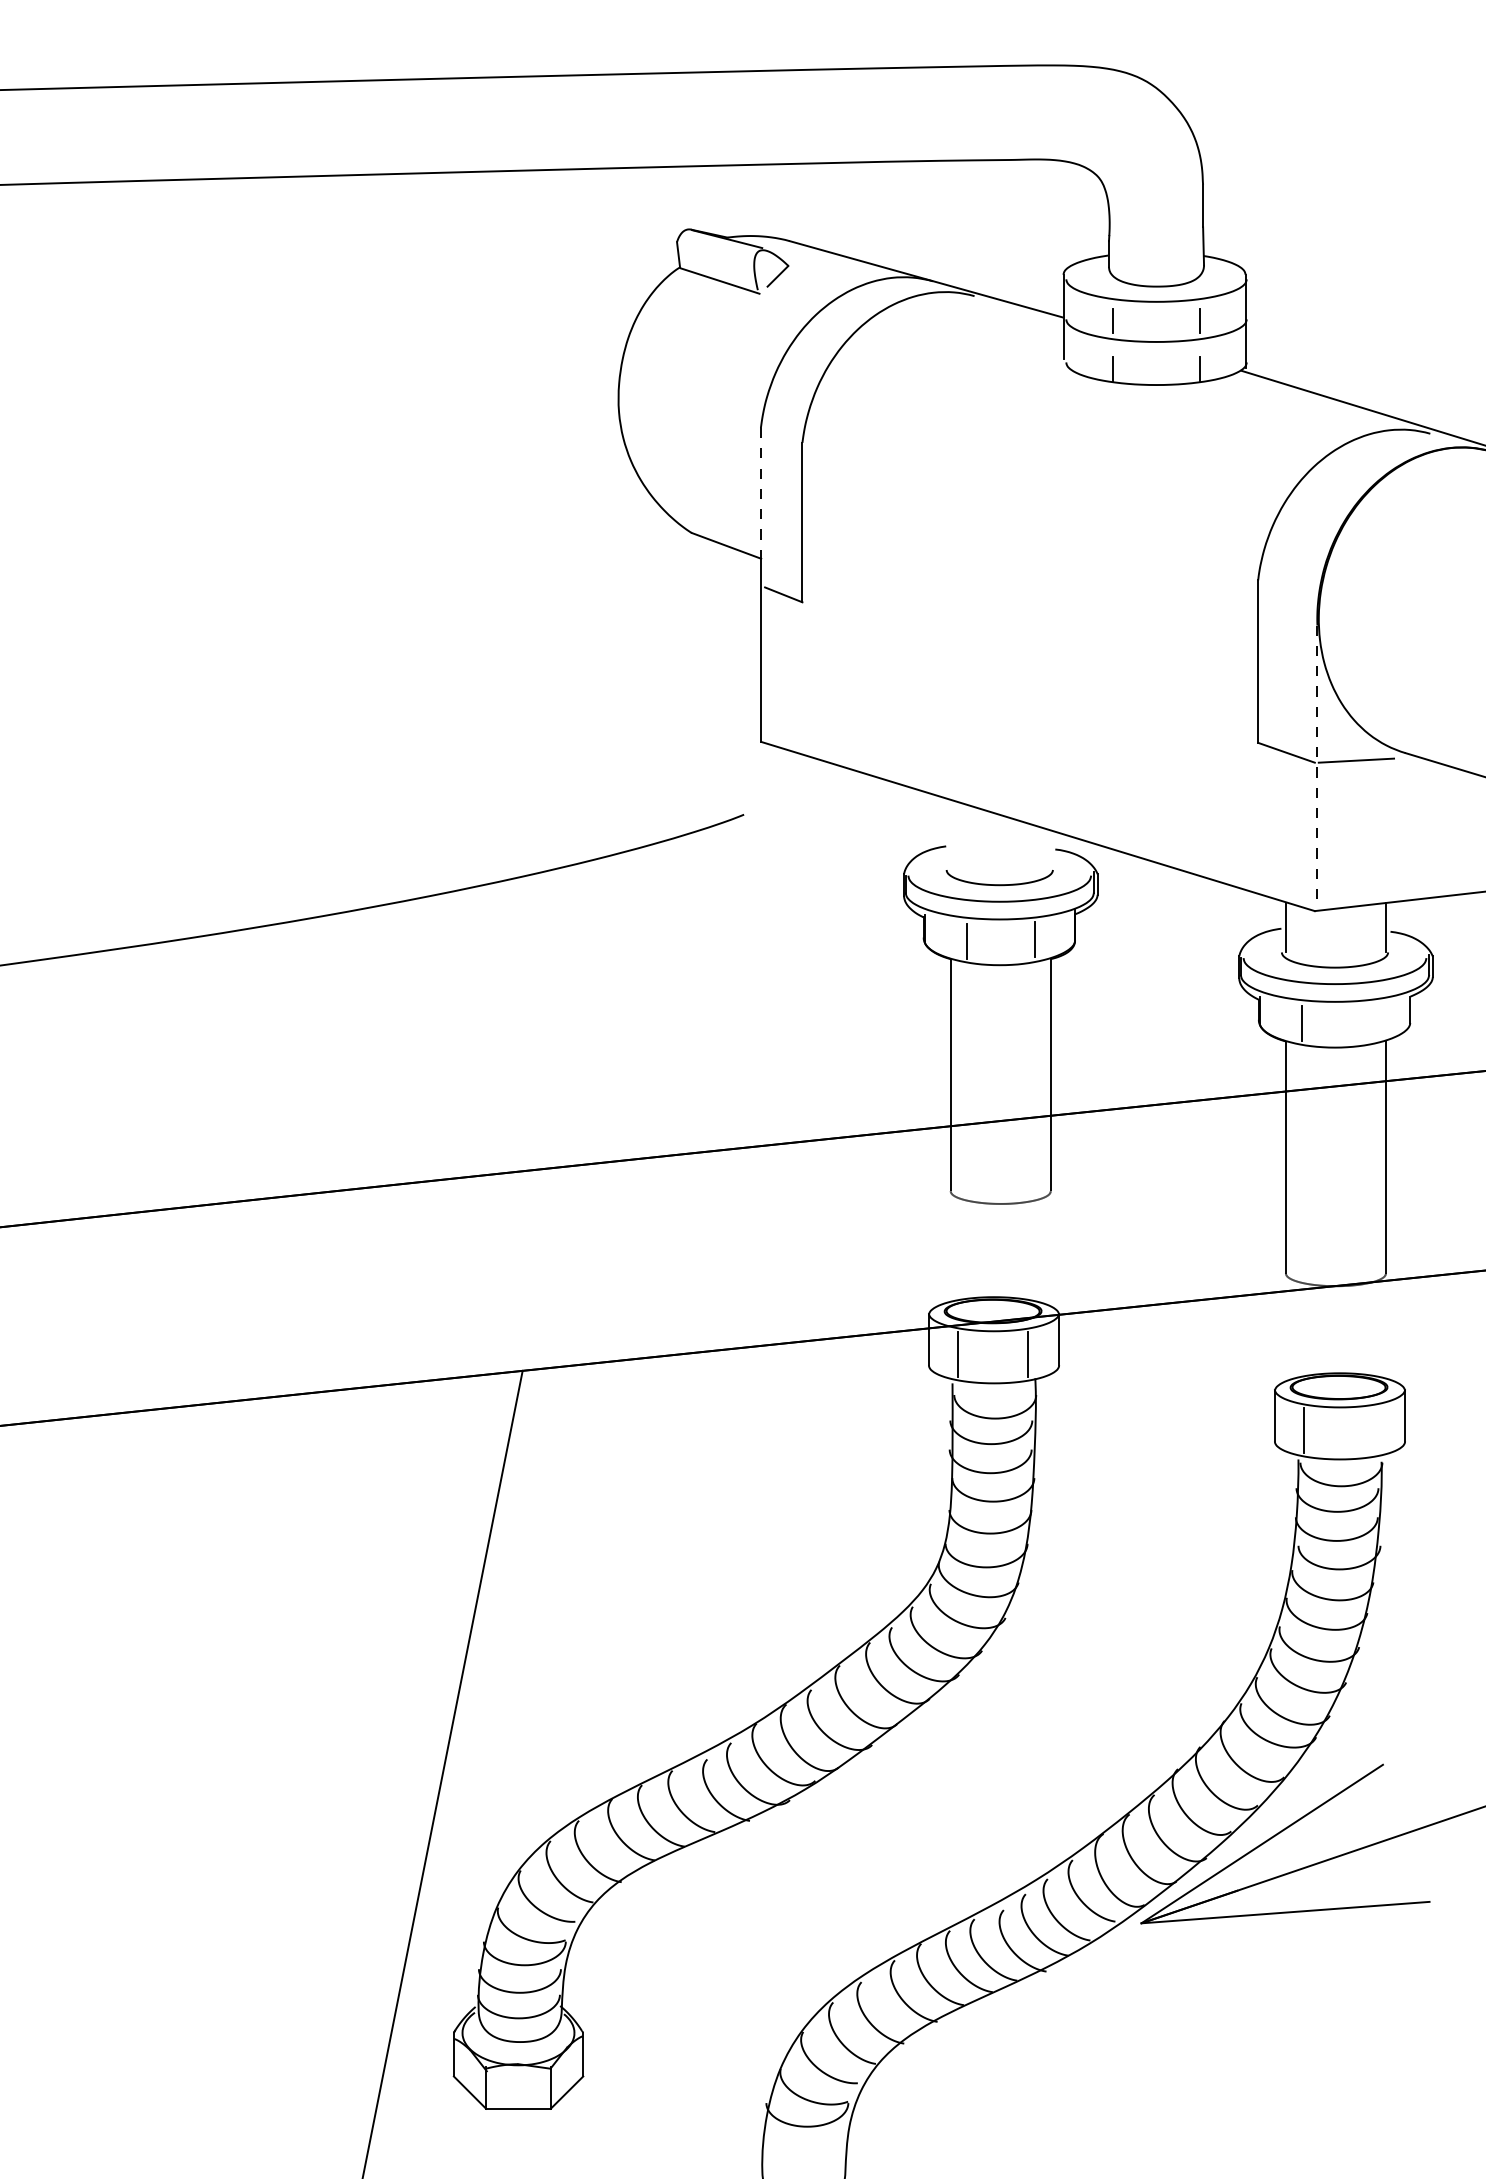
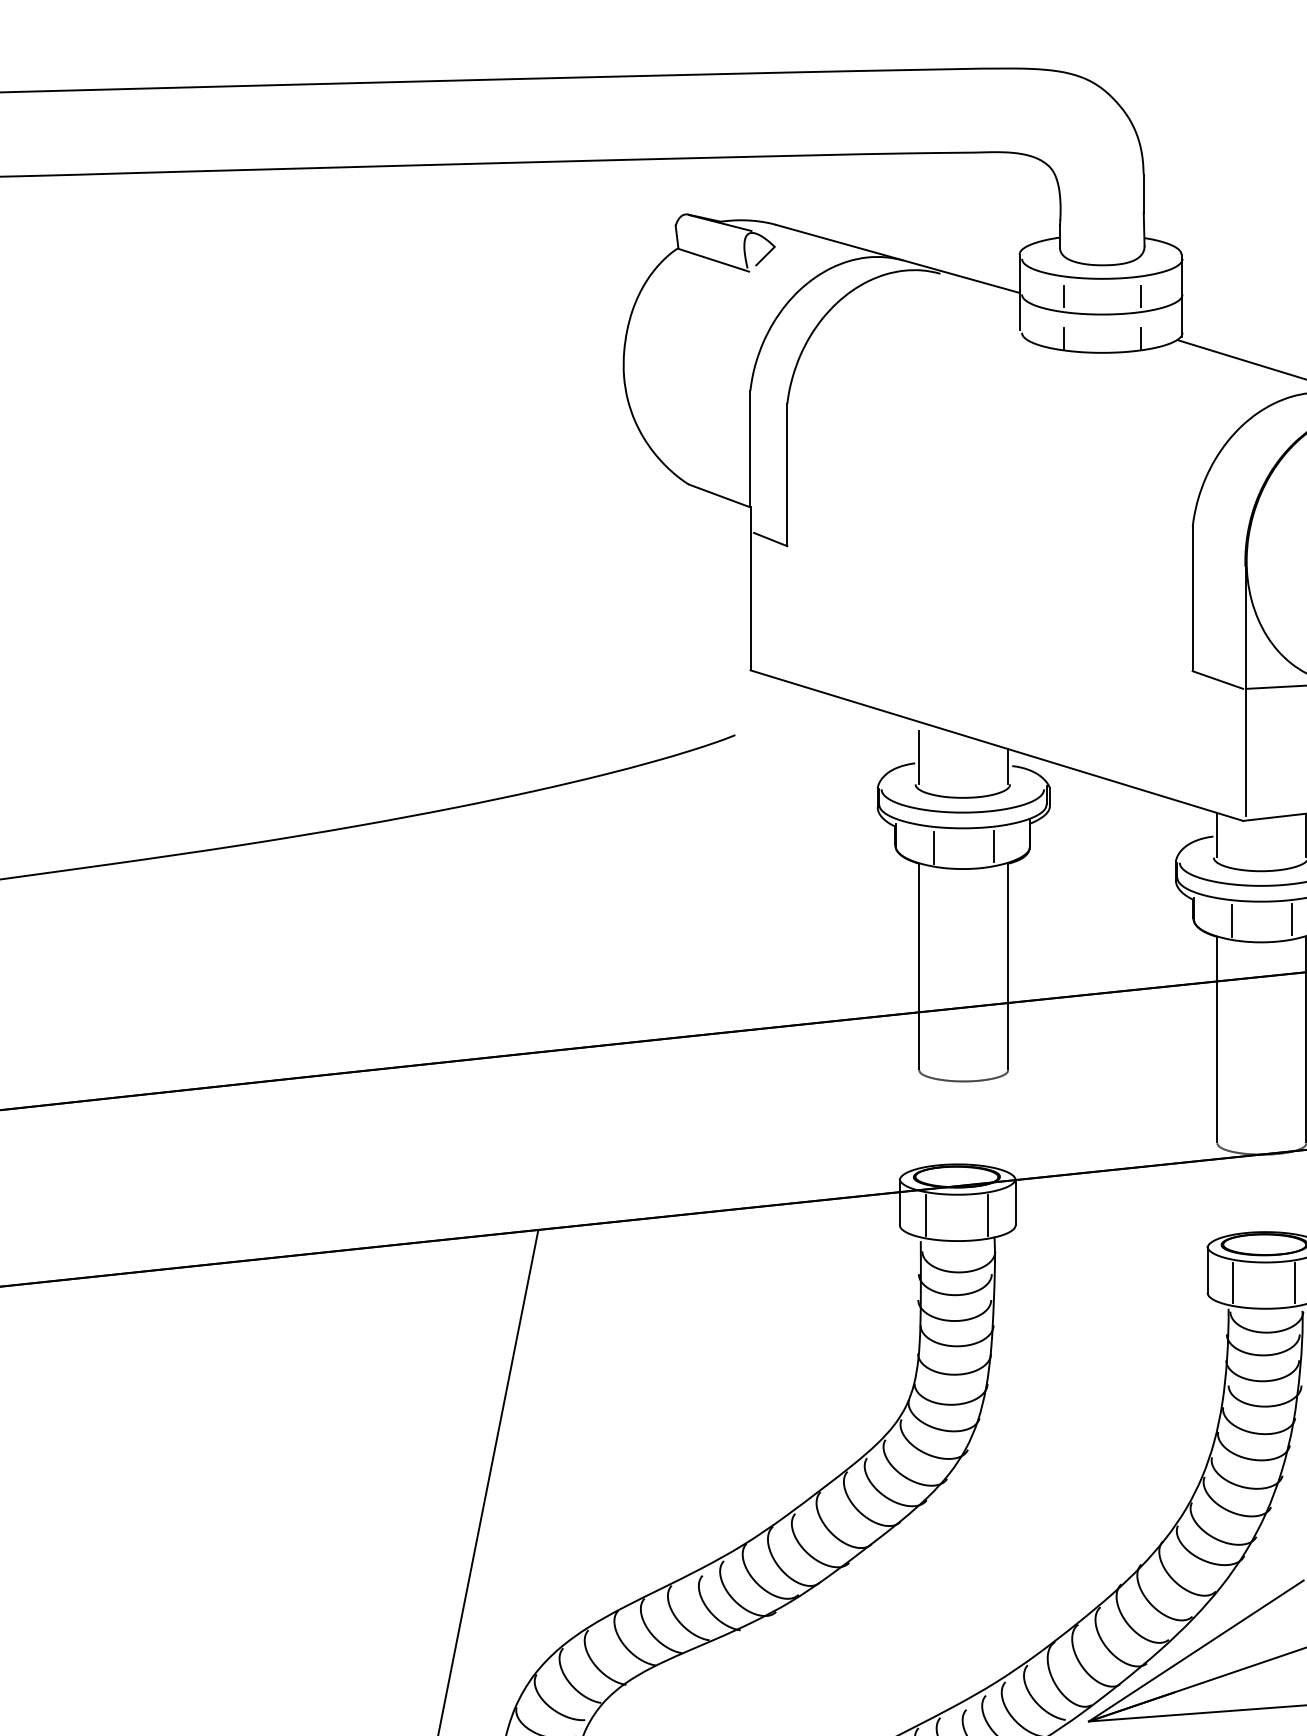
line: (760, 493) -> (749, 449), dashed -> solid
line: (1317, 766) -> (1245, 692), dashed -> solid
line: (950, 839) -> (919, 757), added
line: (1050, 849) -> (1007, 766), added
line: (1369, 1021) -> (1291, 919), added
line: (1373, 1430) -> (1295, 1283), added

